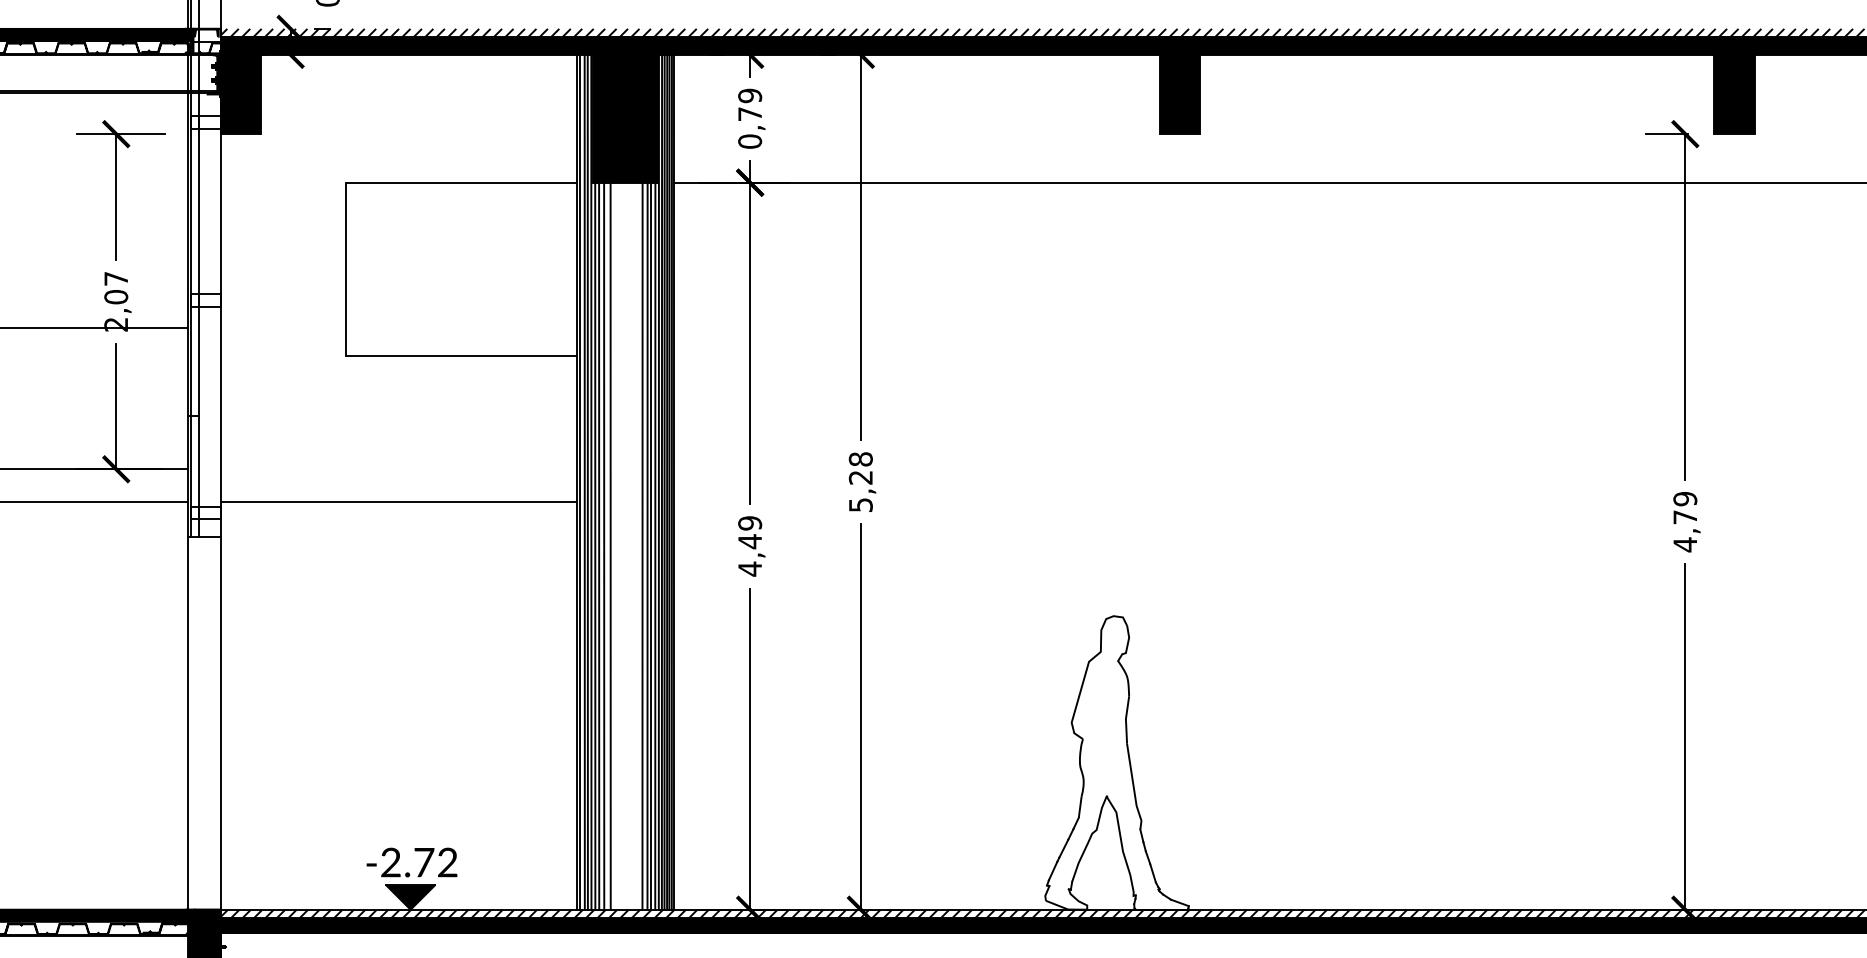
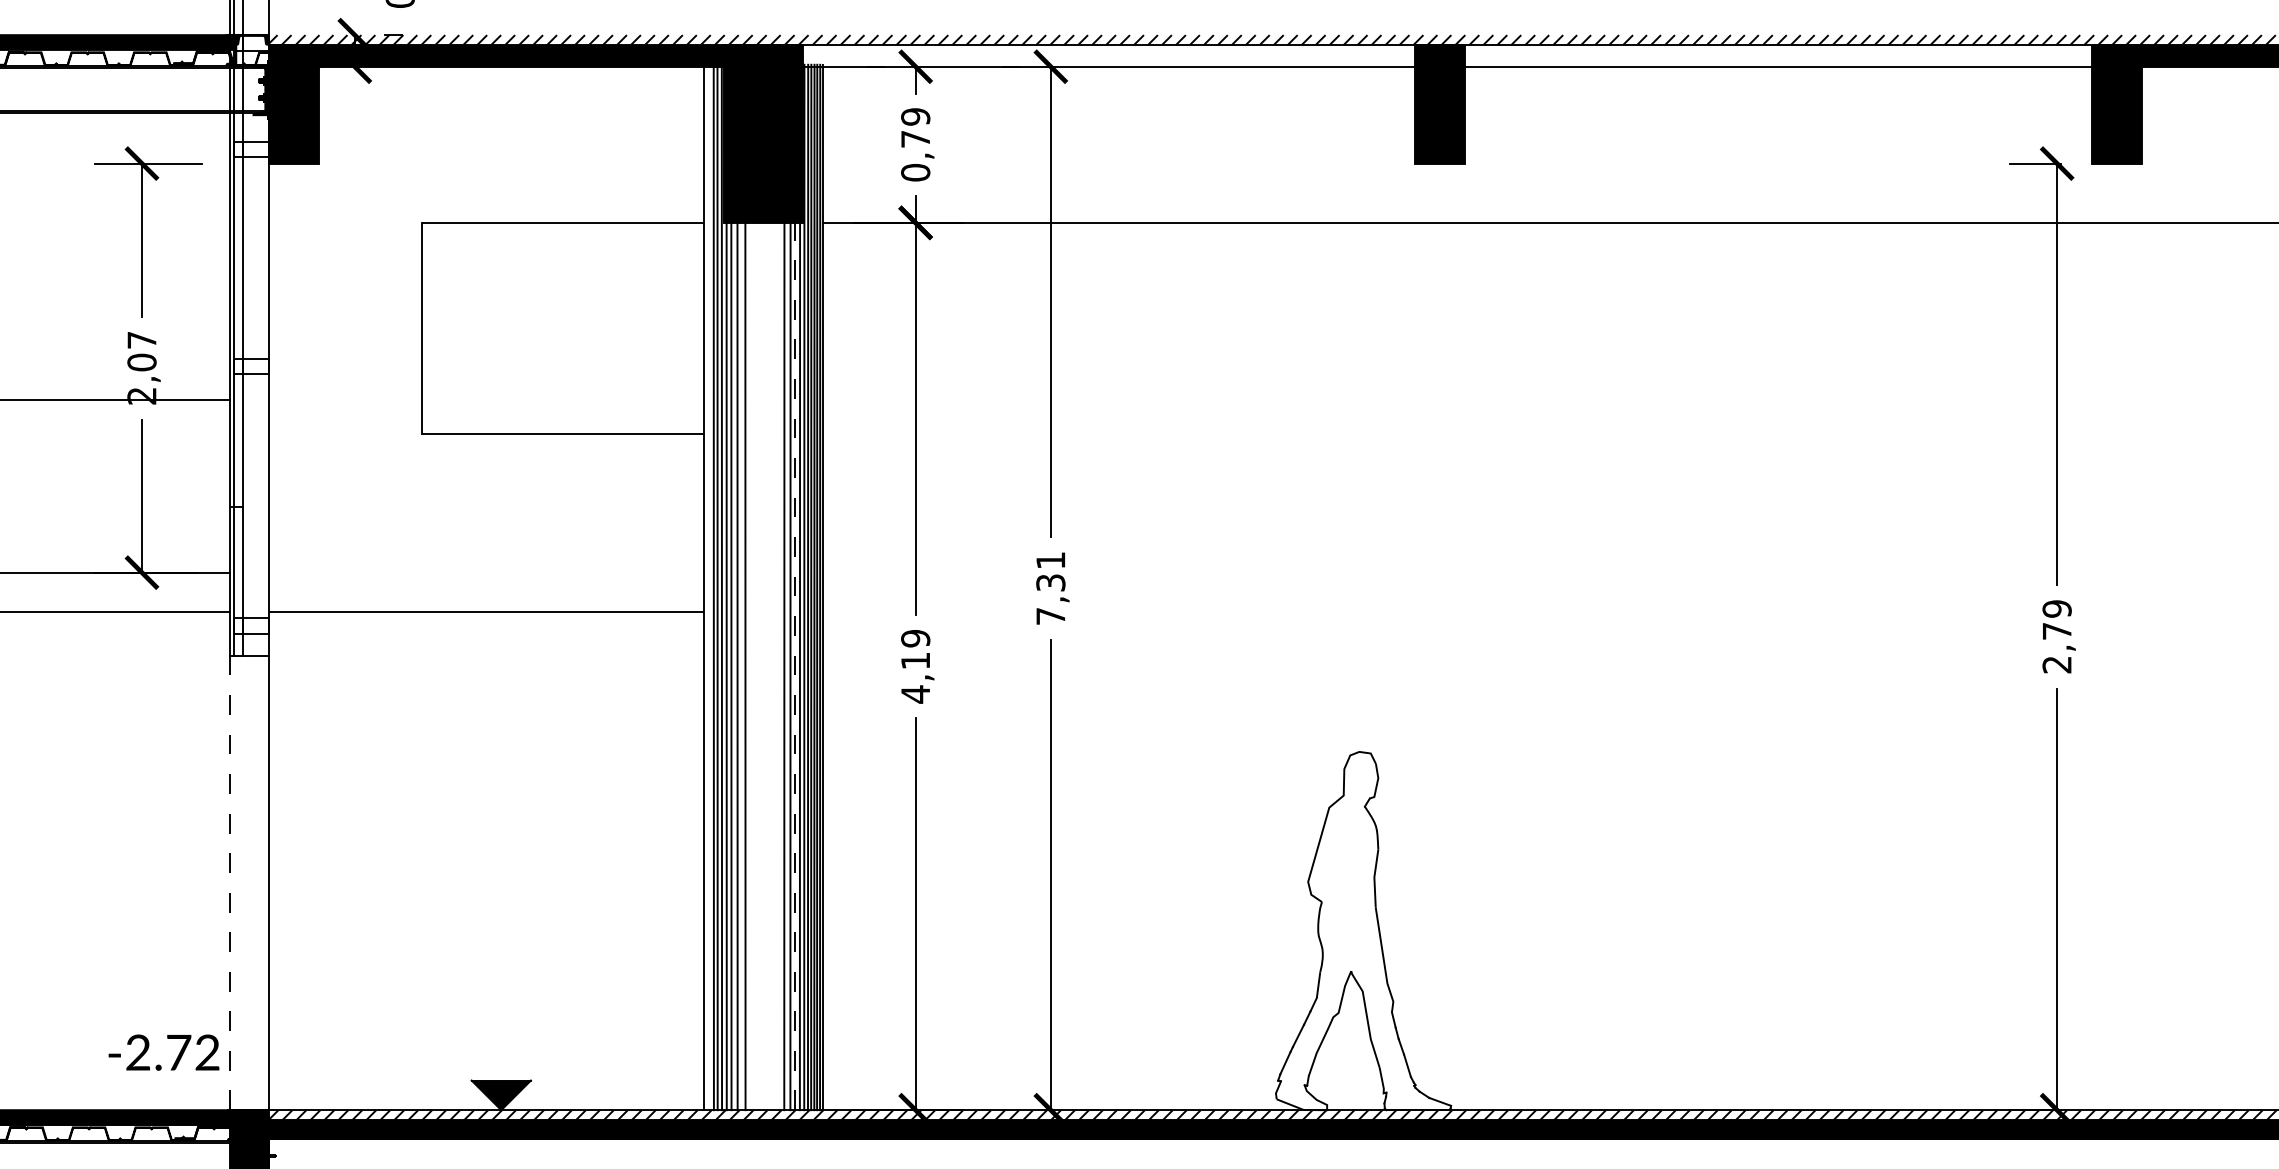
fill: (908, 45) -> (1108, 55), removed
fill: (1457, 45) -> (1778, 55), removed
line: (580, 481) -> (708, 587), removed
line: (651, 481) -> (795, 587), solid -> dashed
text: (860, 481) -> (1050, 587), 5,28 -> 7,31
text: (749, 541) -> (915, 660), 4,49 -> 4,19
text: (1684, 544) -> (2056, 664), 4,79 -> 2,79
line: (187, 723) -> (229, 883), solid -> dashed
text: (411, 862) -> (163, 1052), moved

